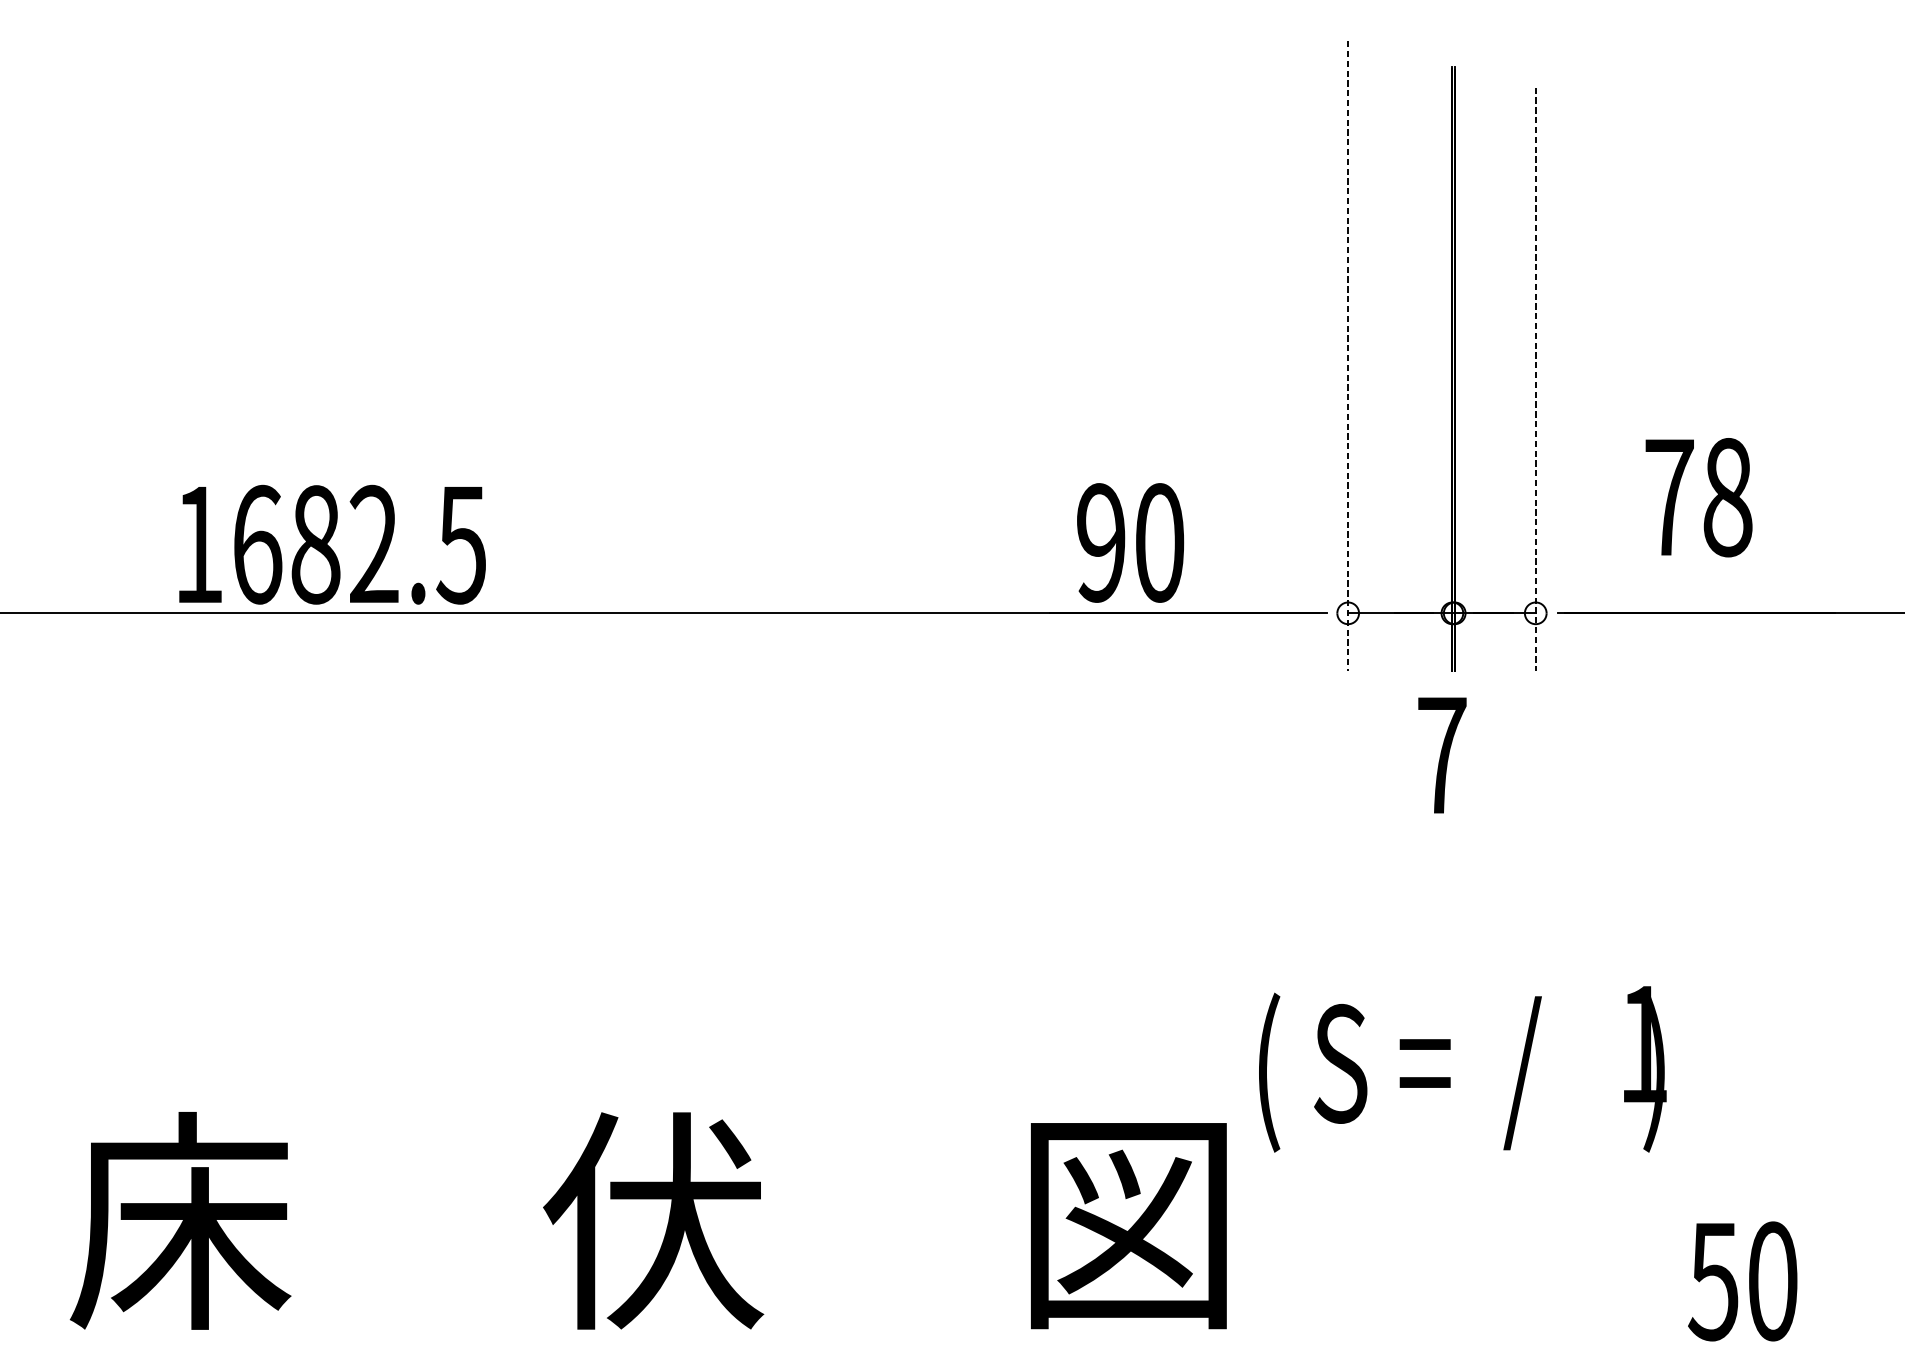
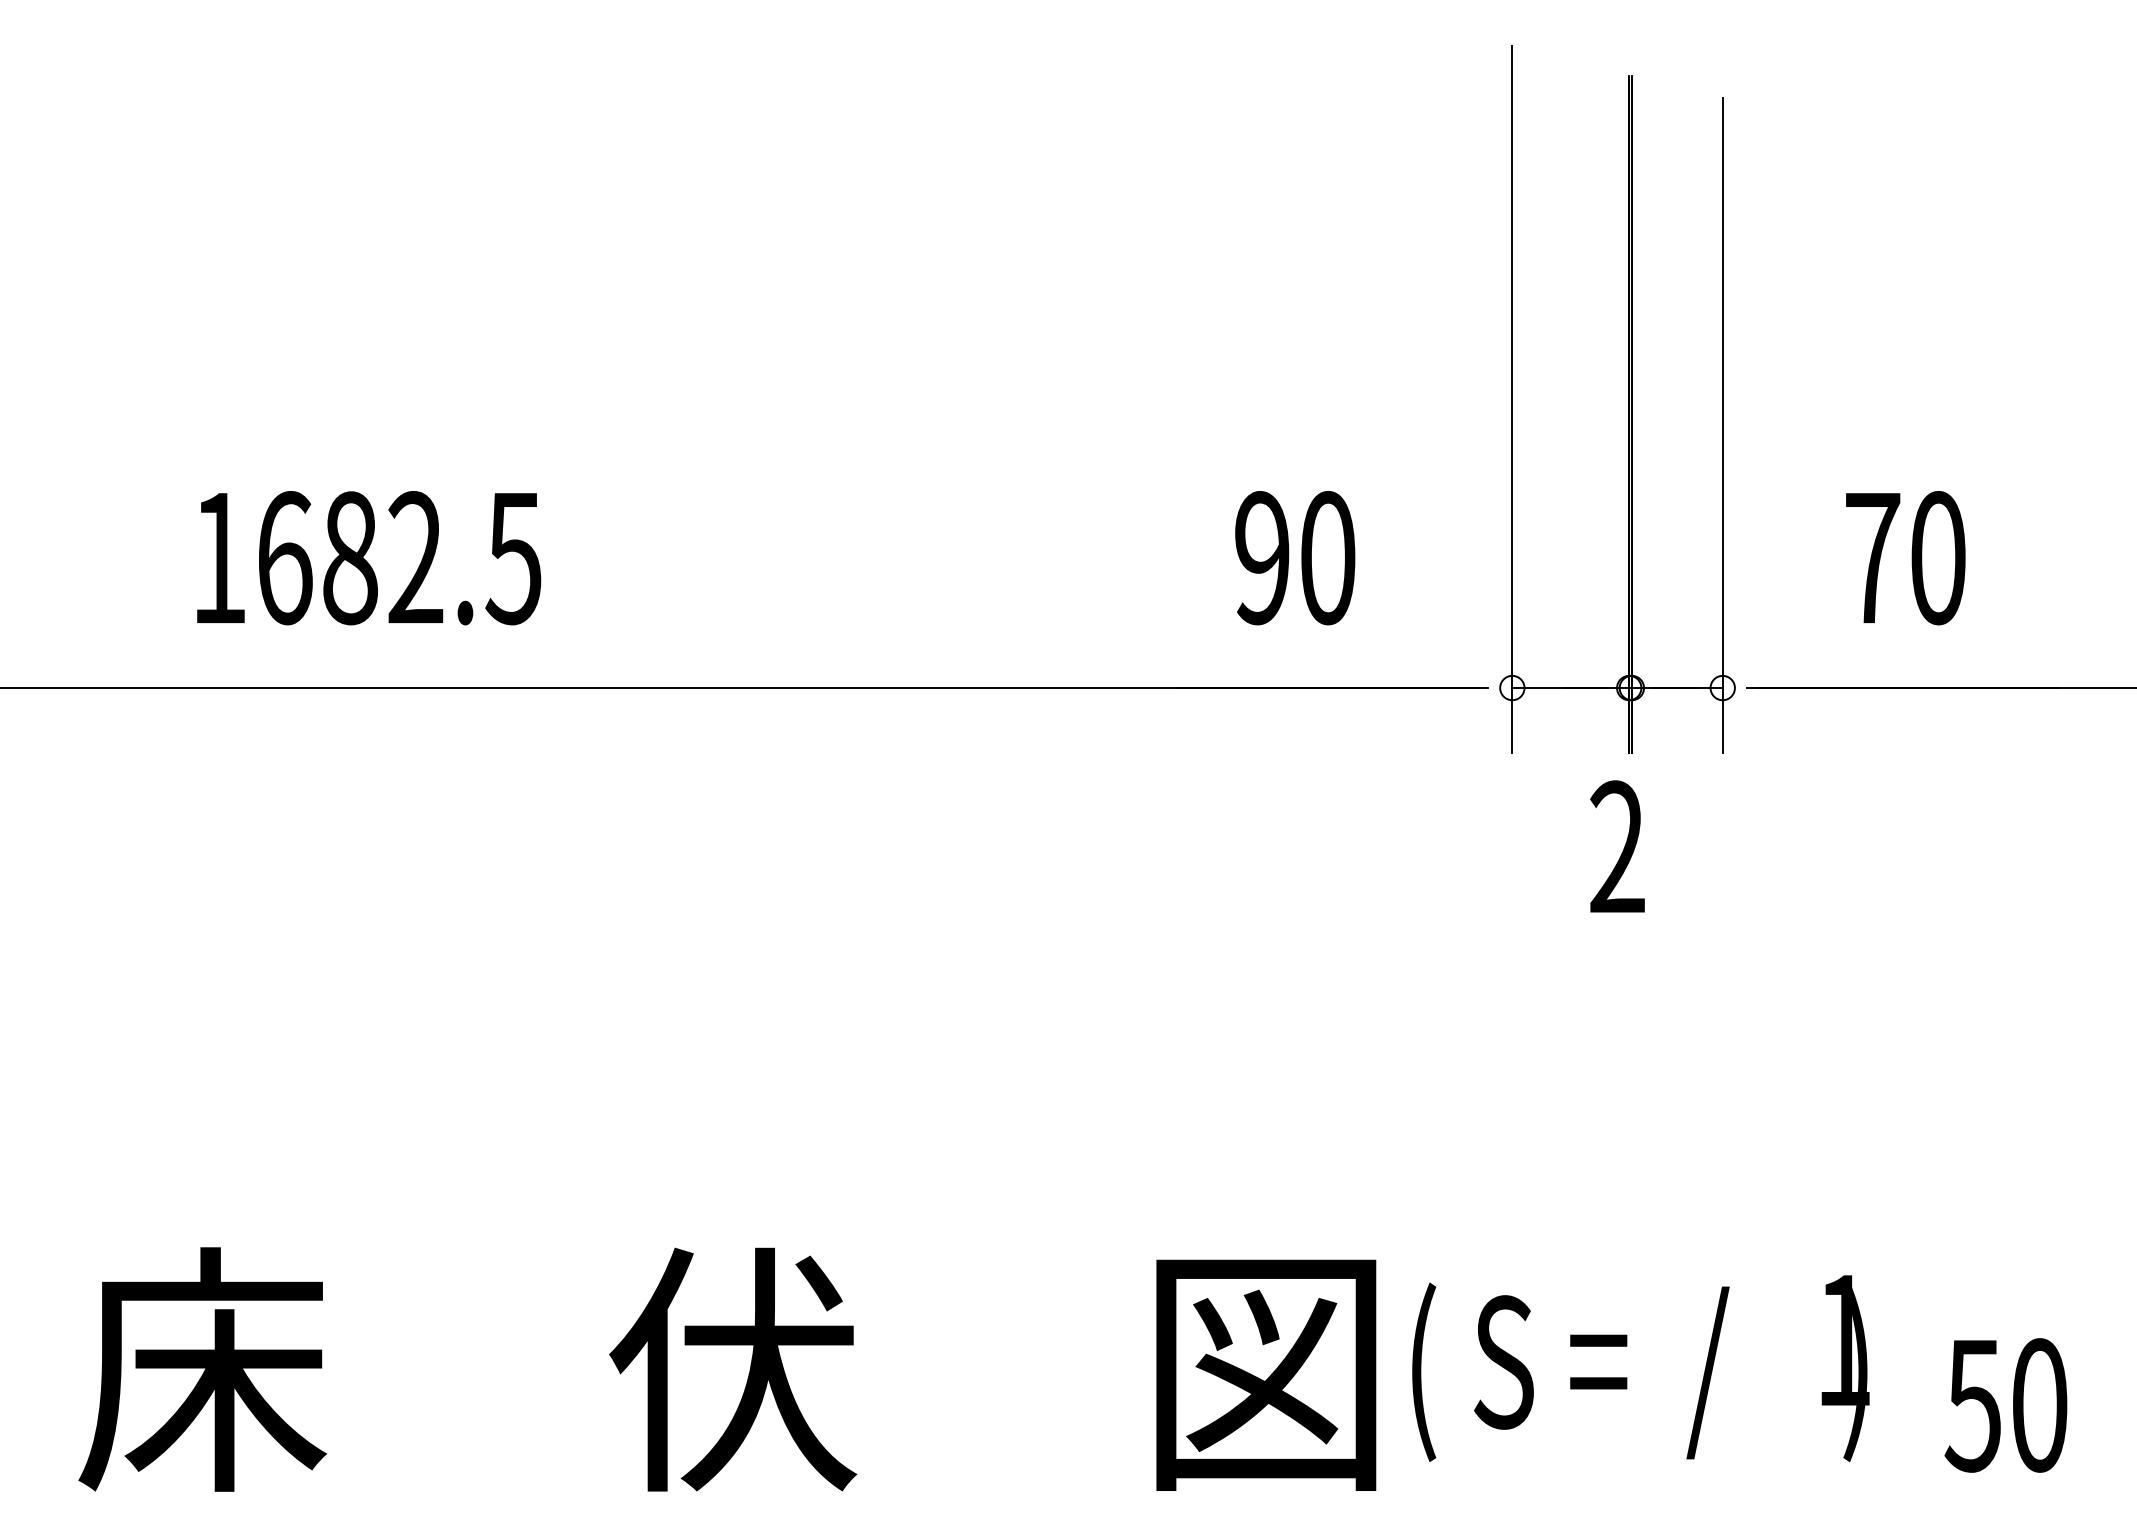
line: (1348, 356) -> (1512, 400), dashed -> solid
line: (1535, 380) -> (1722, 426), dashed -> solid
text: (1728, 497) -> (1938, 558), 78 -> 70
text: (1130, 543) -> (1295, 558), moved
text: (332, 545) -> (369, 558), moved
text: (1441, 754) -> (1617, 846), 7 -> 2
text: (1462, 1069) -> (1640, 1368), moved
text: (1742, 1281) -> (2005, 1405), moved

